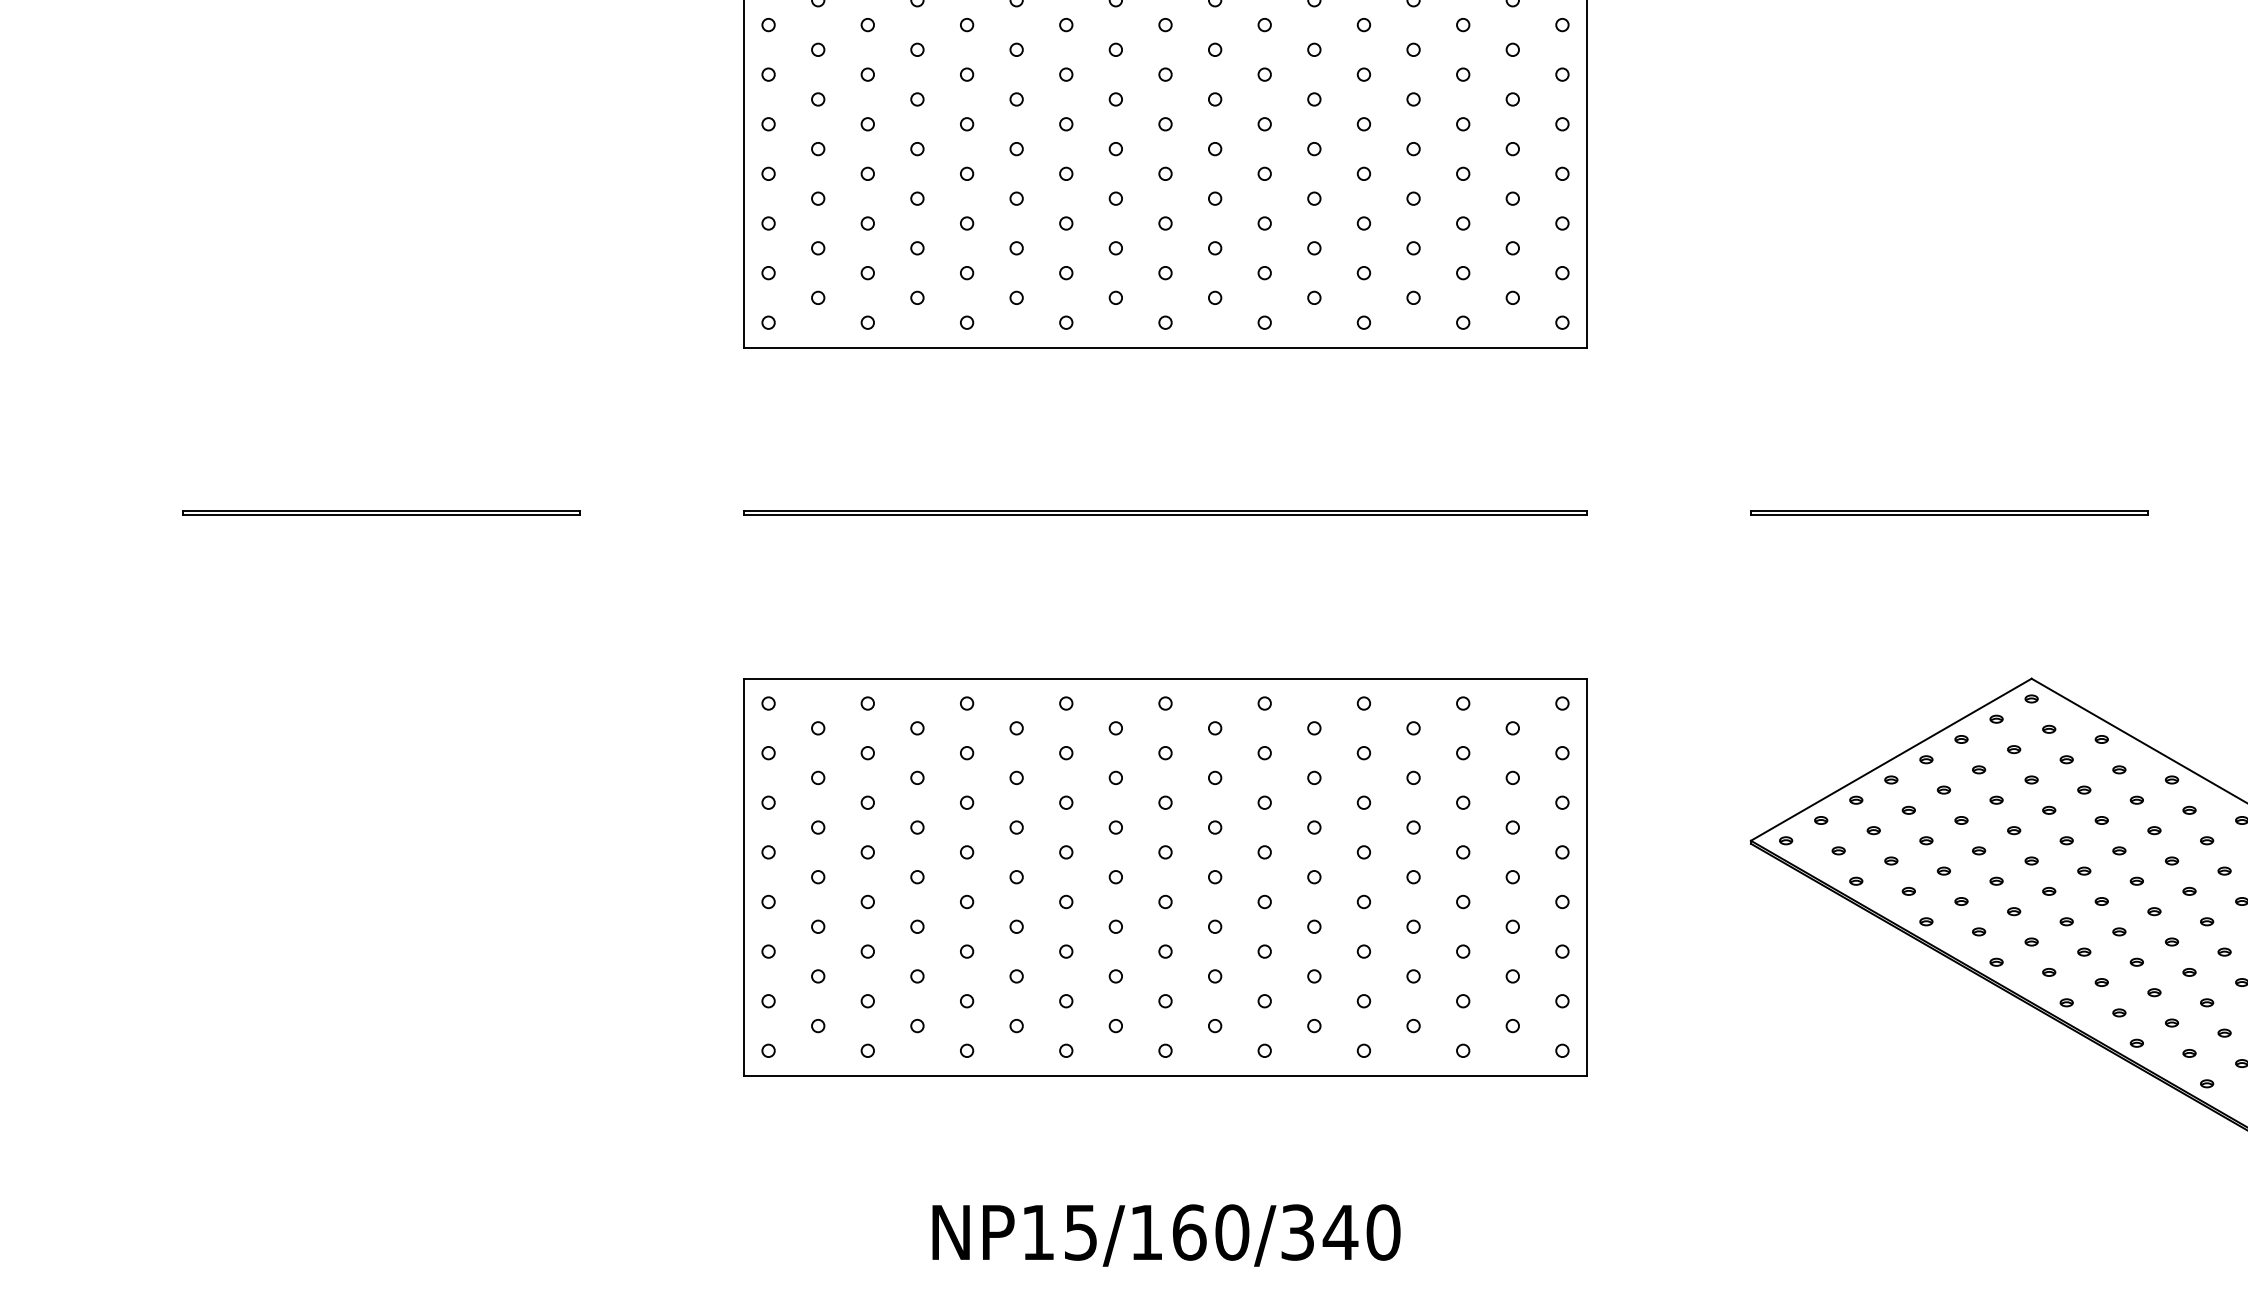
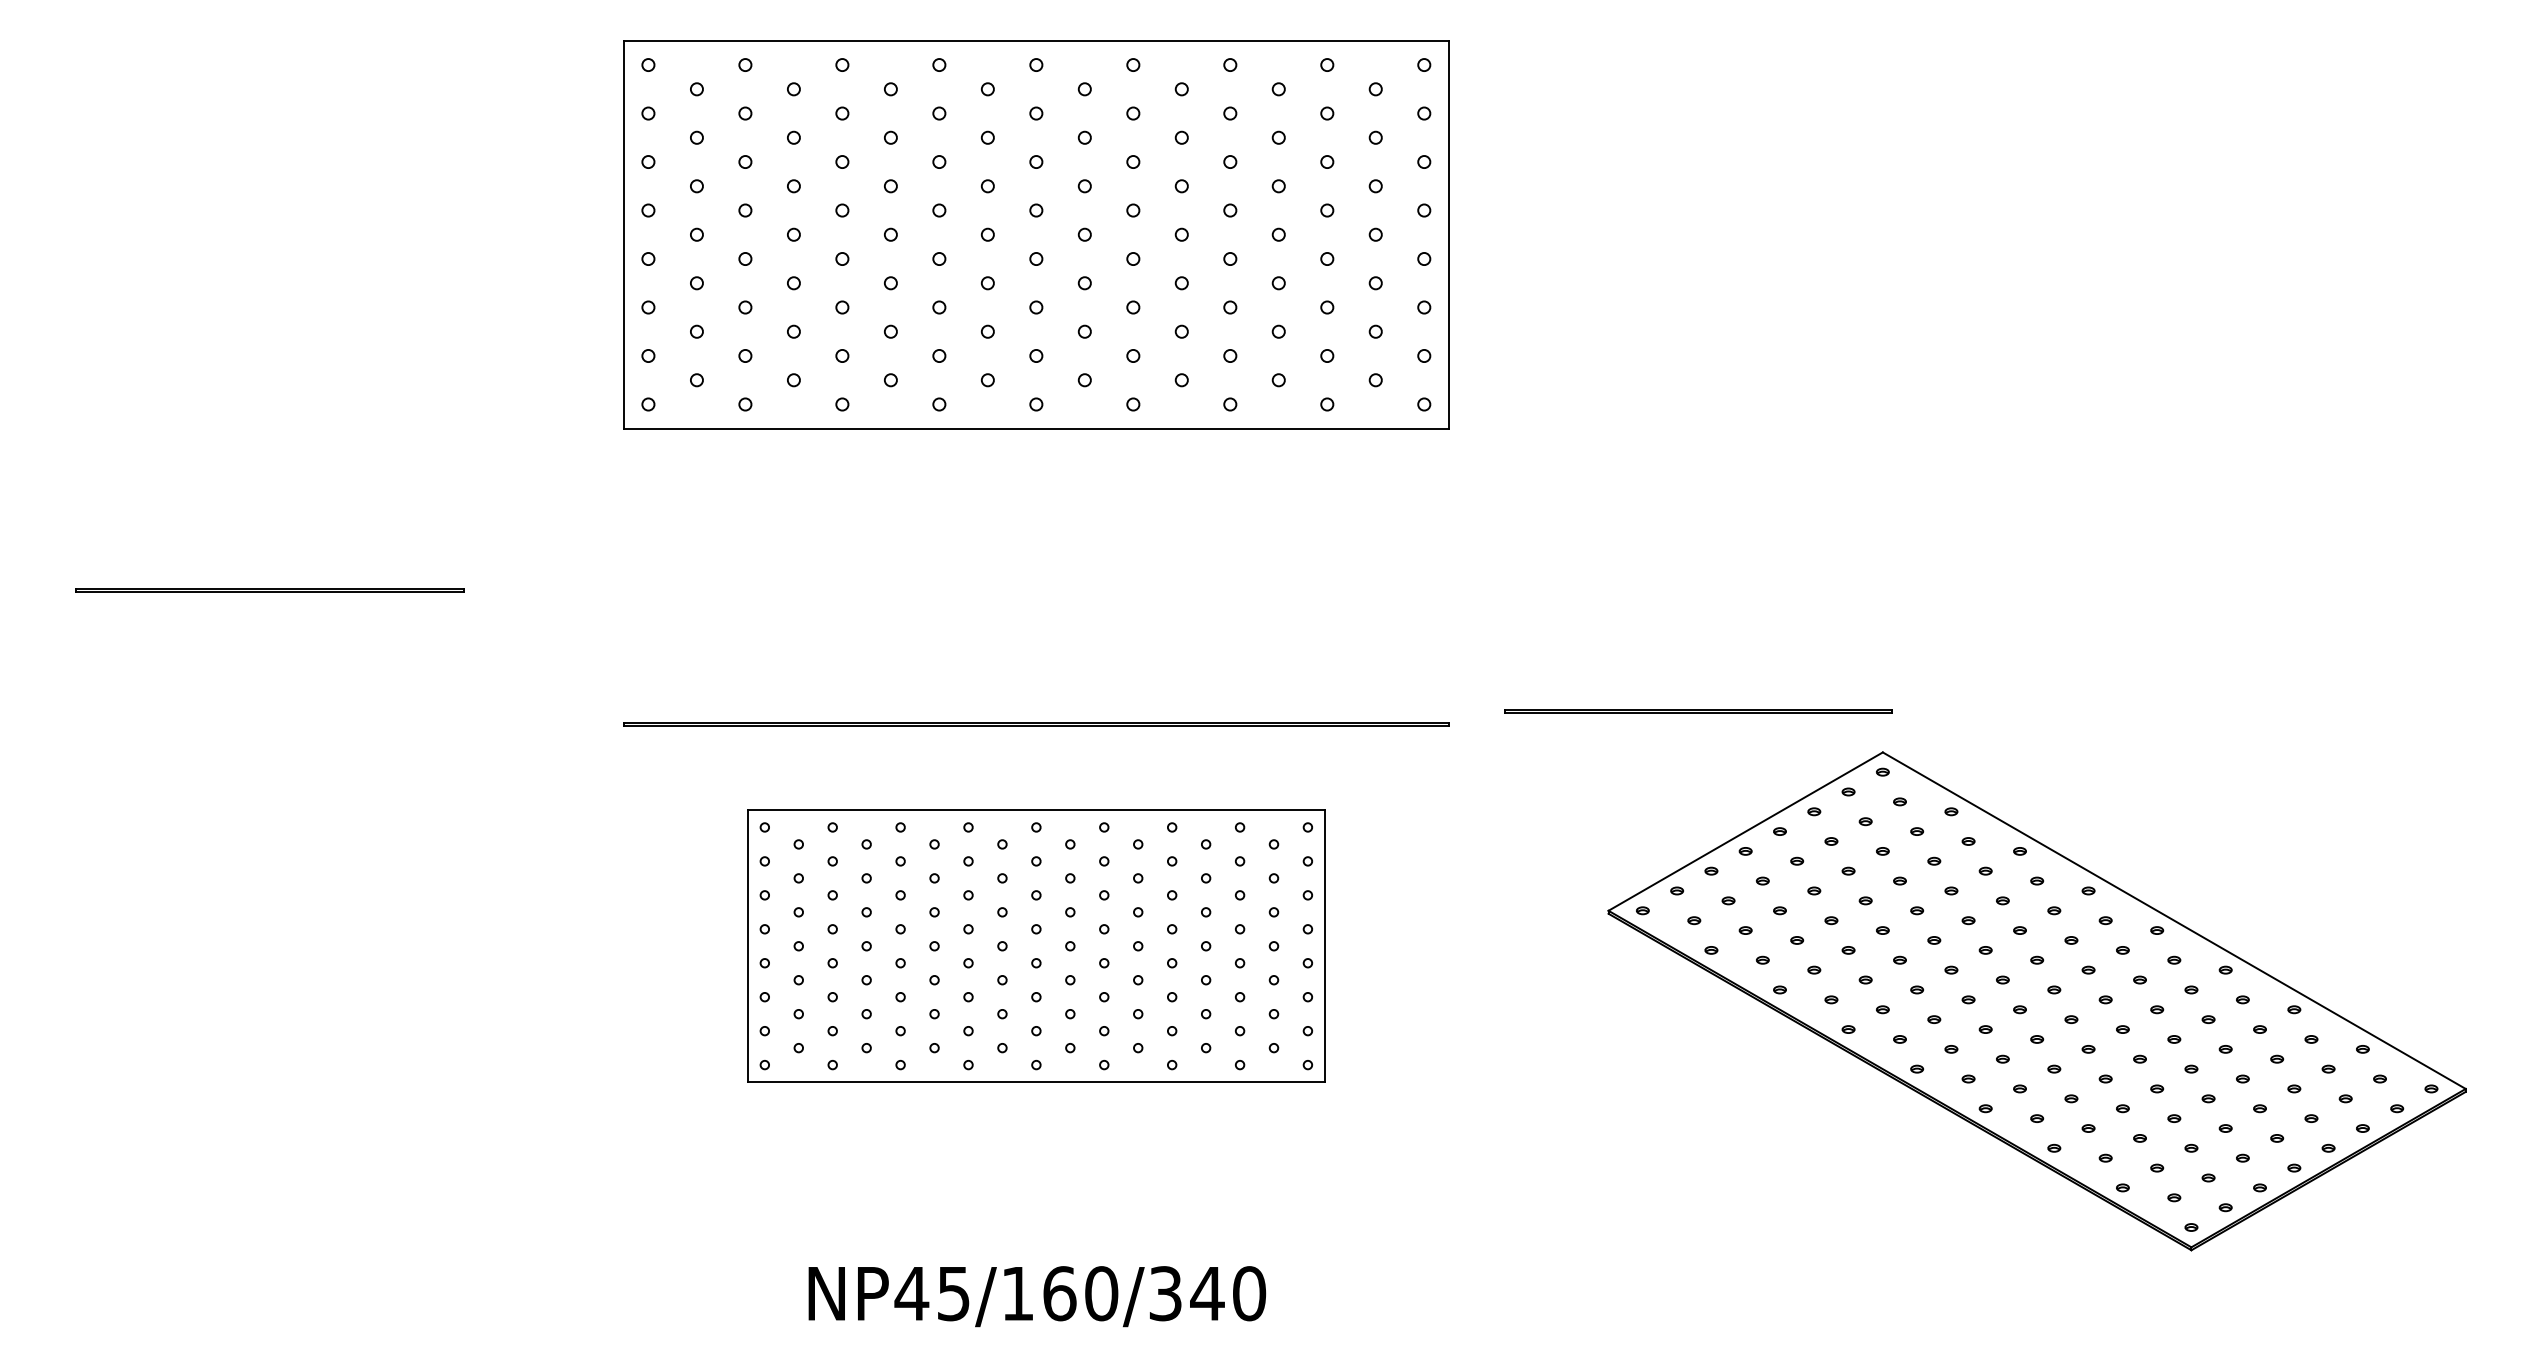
line: (1165, 512) -> (1036, 723), moved
line: (1949, 512) -> (1698, 710), moved
part: (1165, 876) -> (1036, 945), size x0.7
text: (1037, 1232) -> (911, 1293), NP15/160/340 -> NP45/160/340

